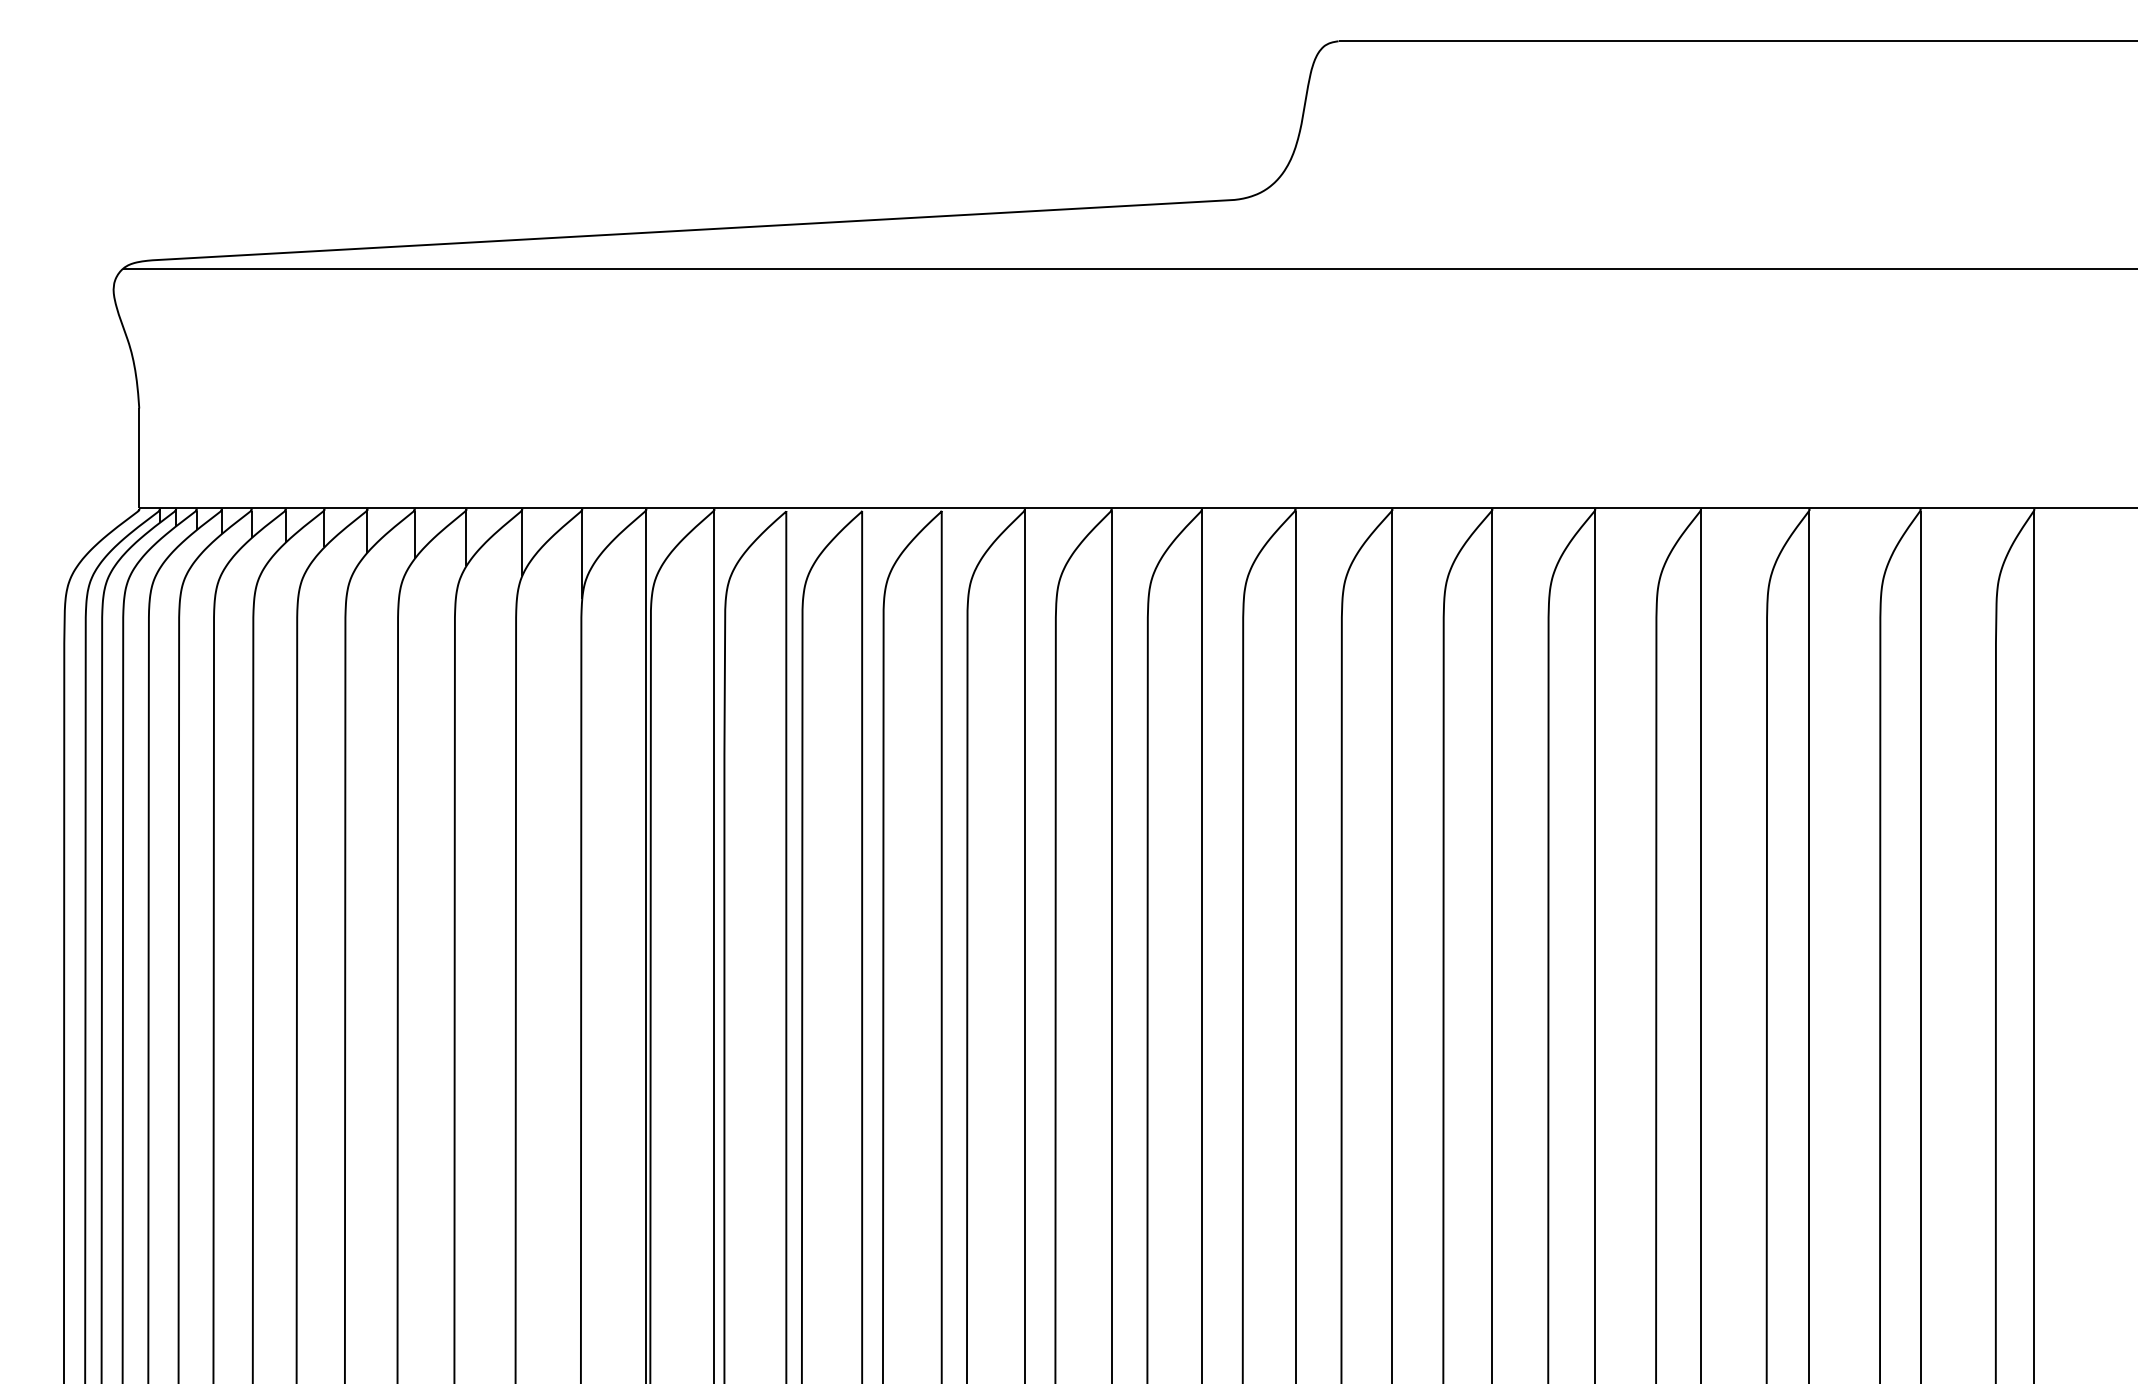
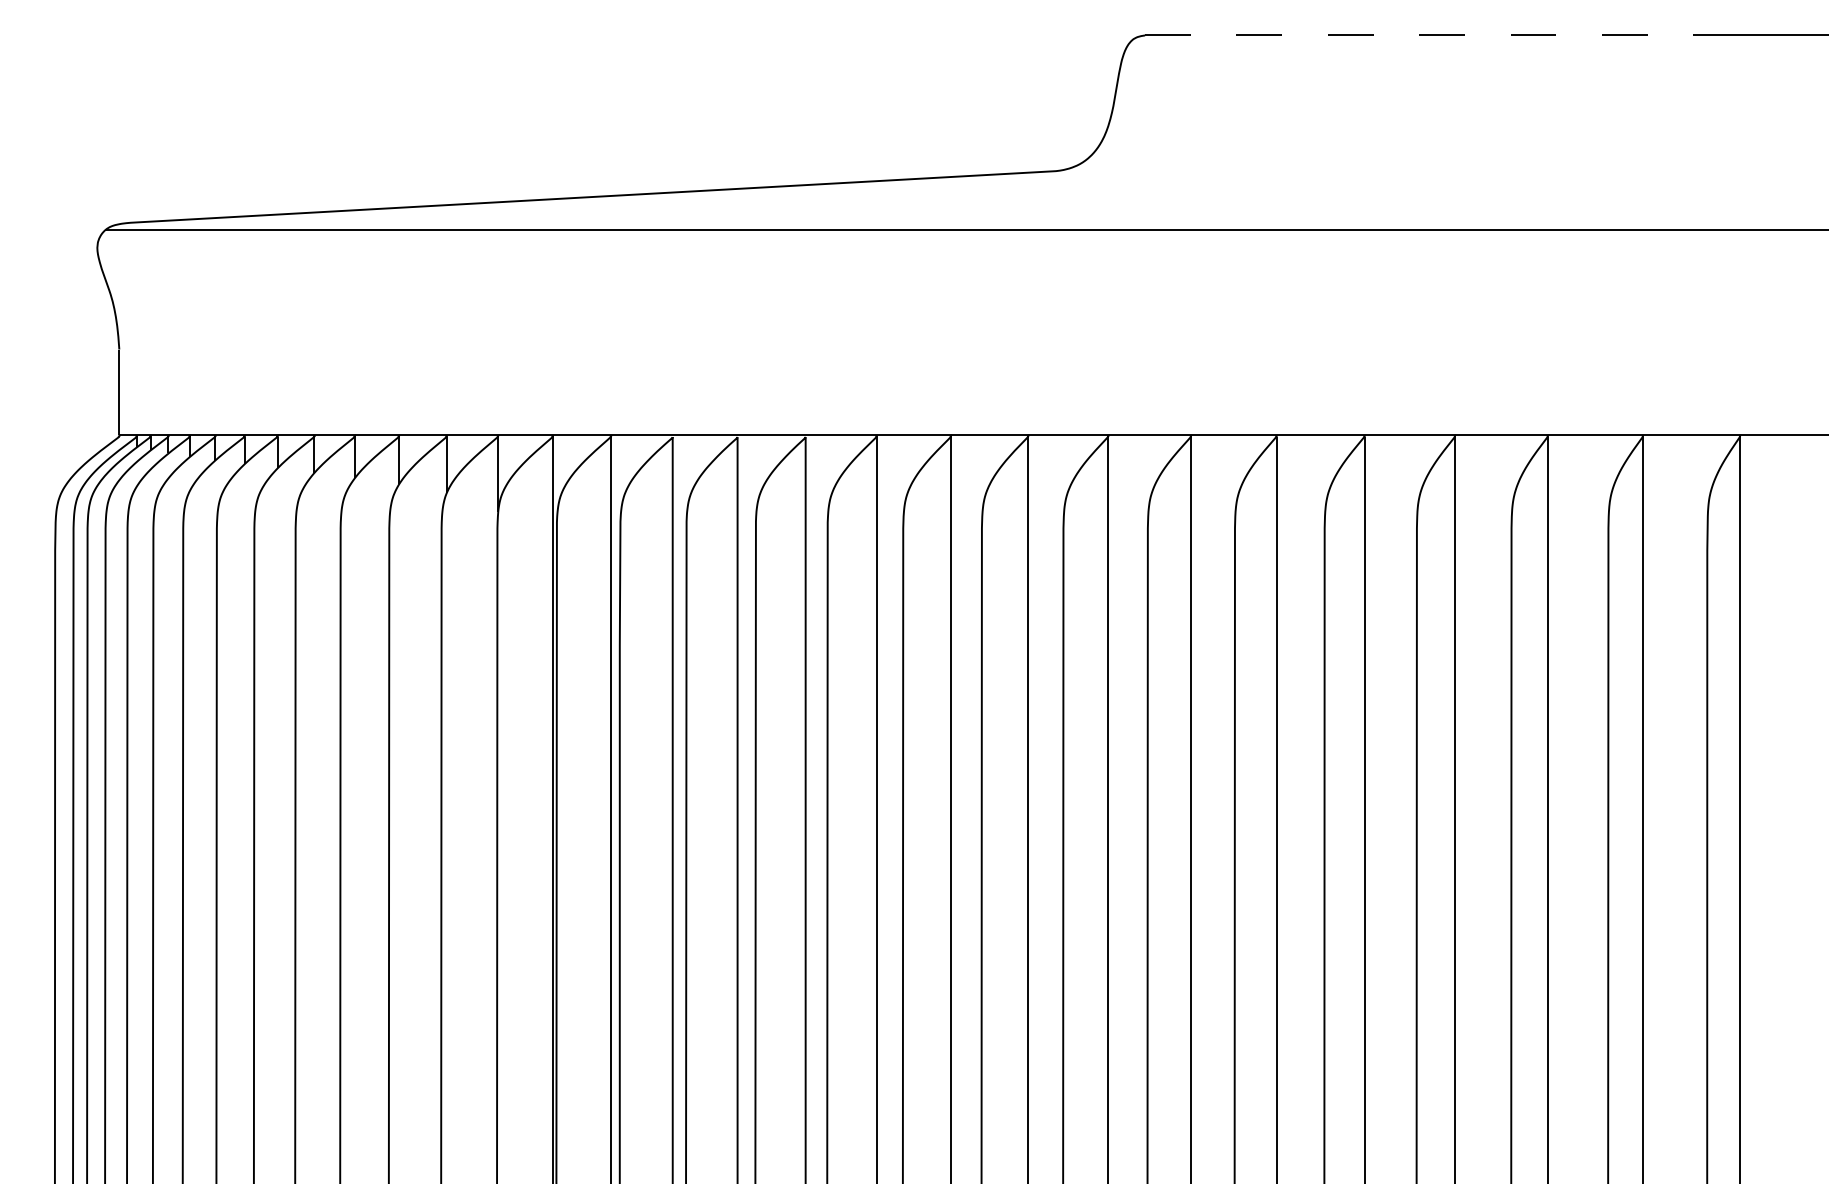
line: (1662, 41) -> (1422, 35), solid -> dashed

